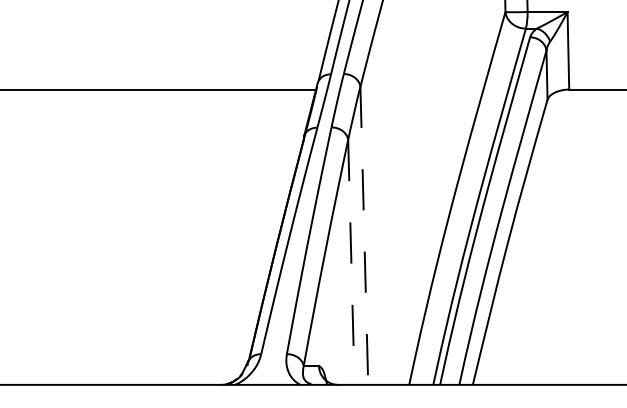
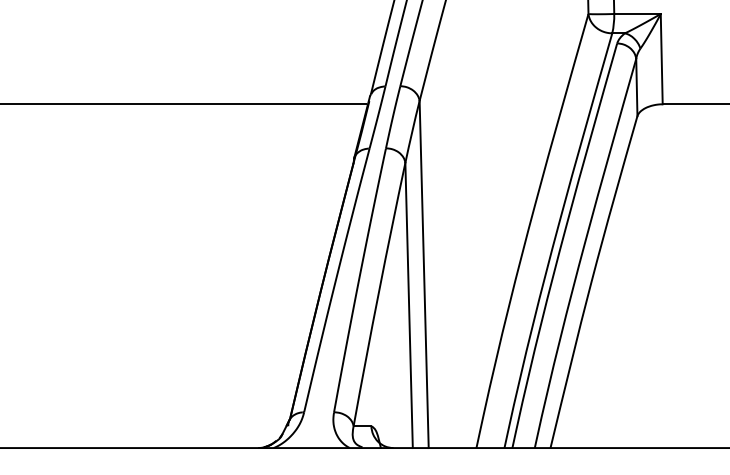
line: (364, 235) -> (424, 274), dashed -> solid
line: (351, 262) -> (409, 305), dashed -> solid

